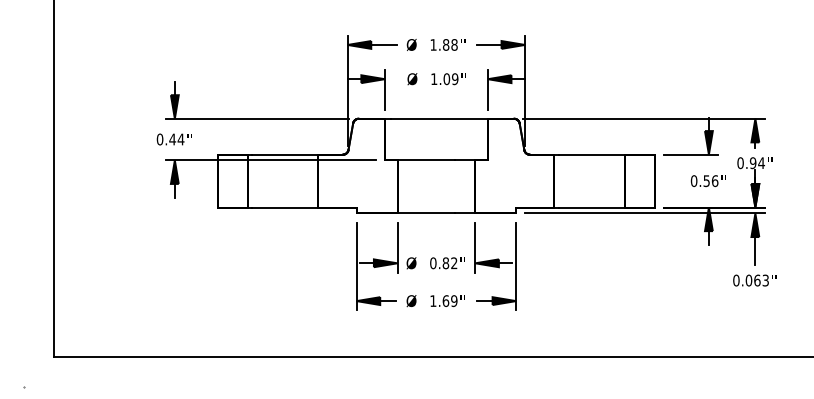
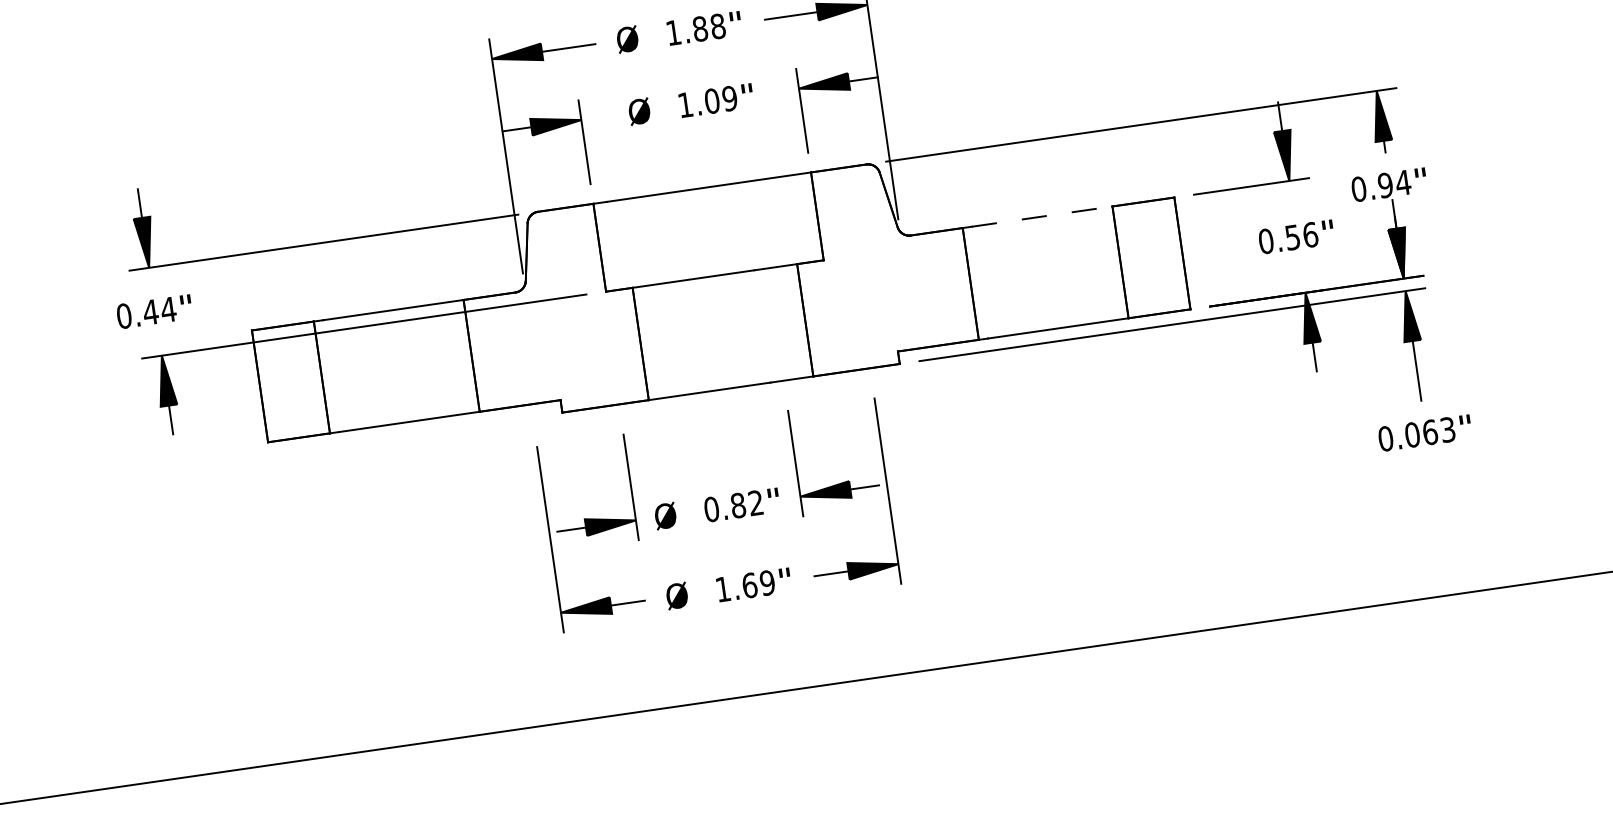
line: (592, 154) -> (1043, 216), solid -> dashed
part: (436, 266) -> (719, 515), moved

